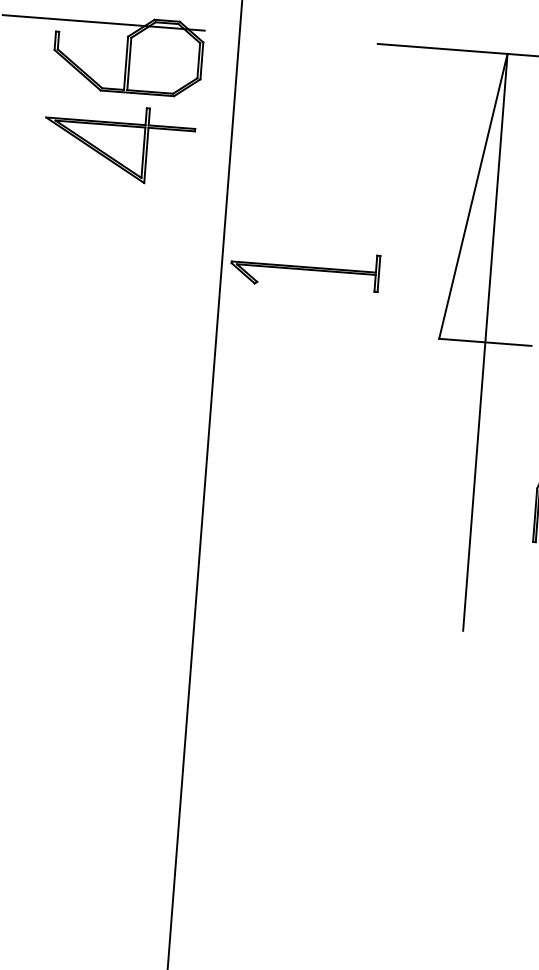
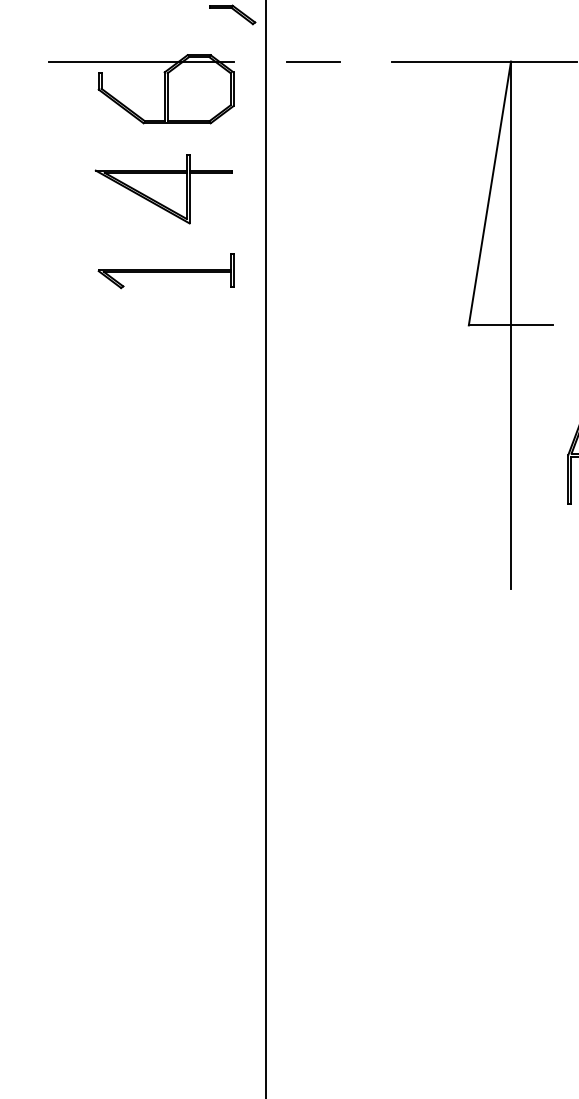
line: (290, 37) -> (312, 61), added
part: (118, 143) -> (163, 189), moved
part: (304, 269) -> (165, 271), moved

